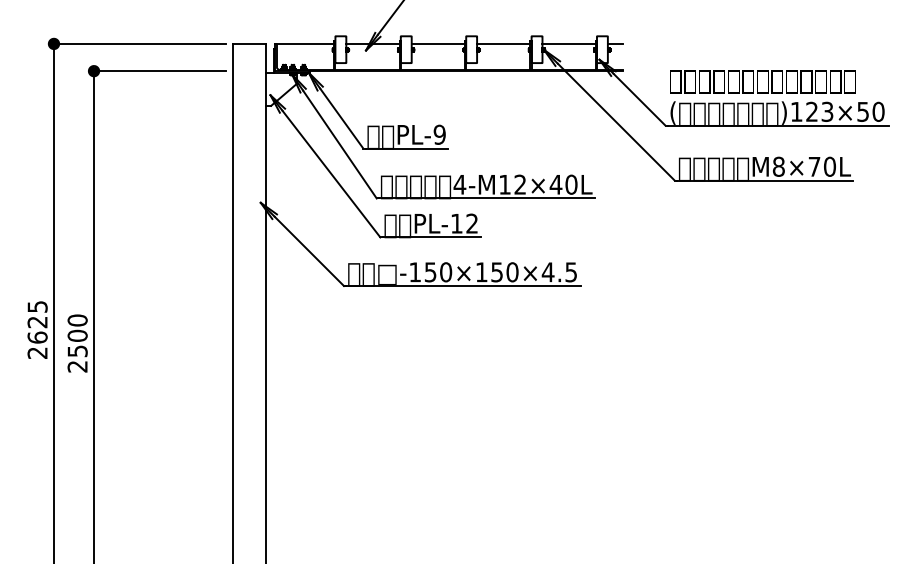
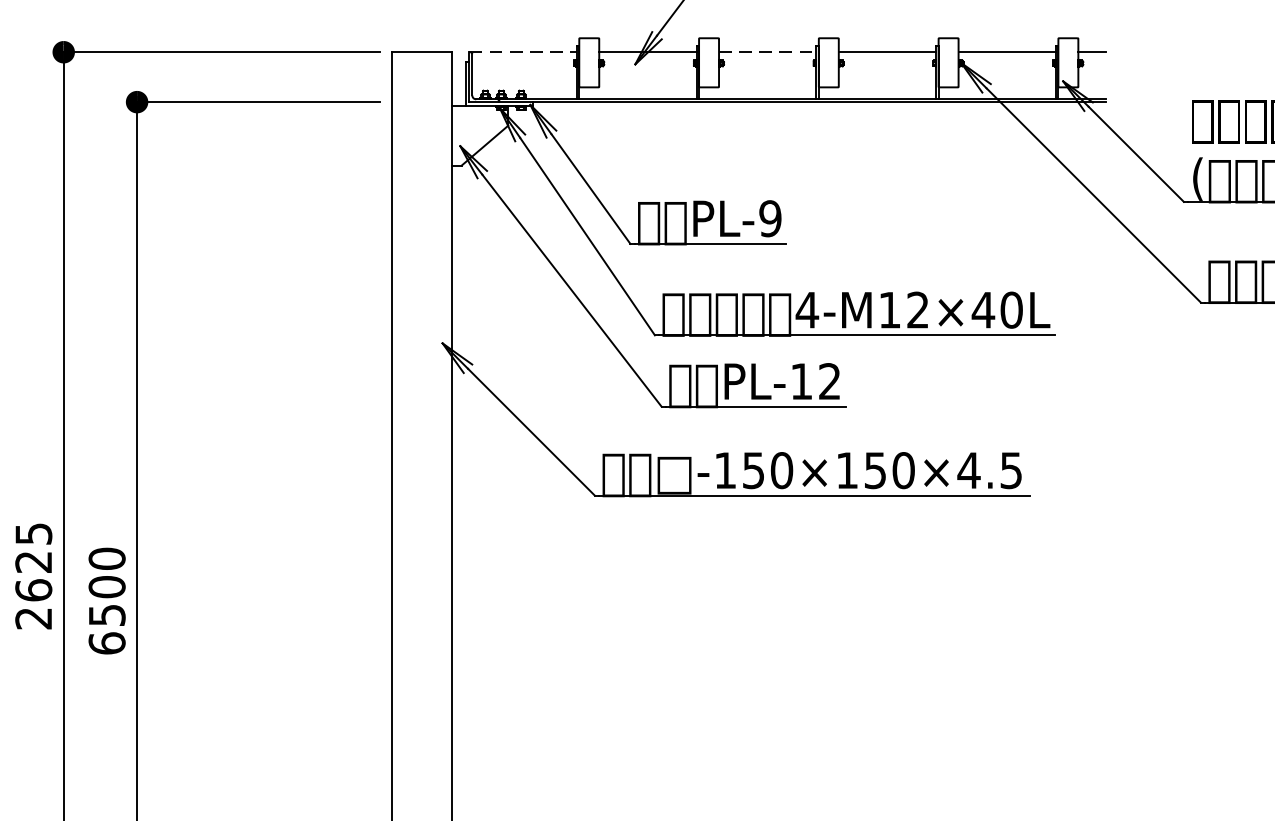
line: (305, 43) -> (524, 51), solid -> dashed
line: (438, 43) -> (768, 51), solid -> dashed
text: (77, 366) -> (106, 643), 2500 -> 6500

